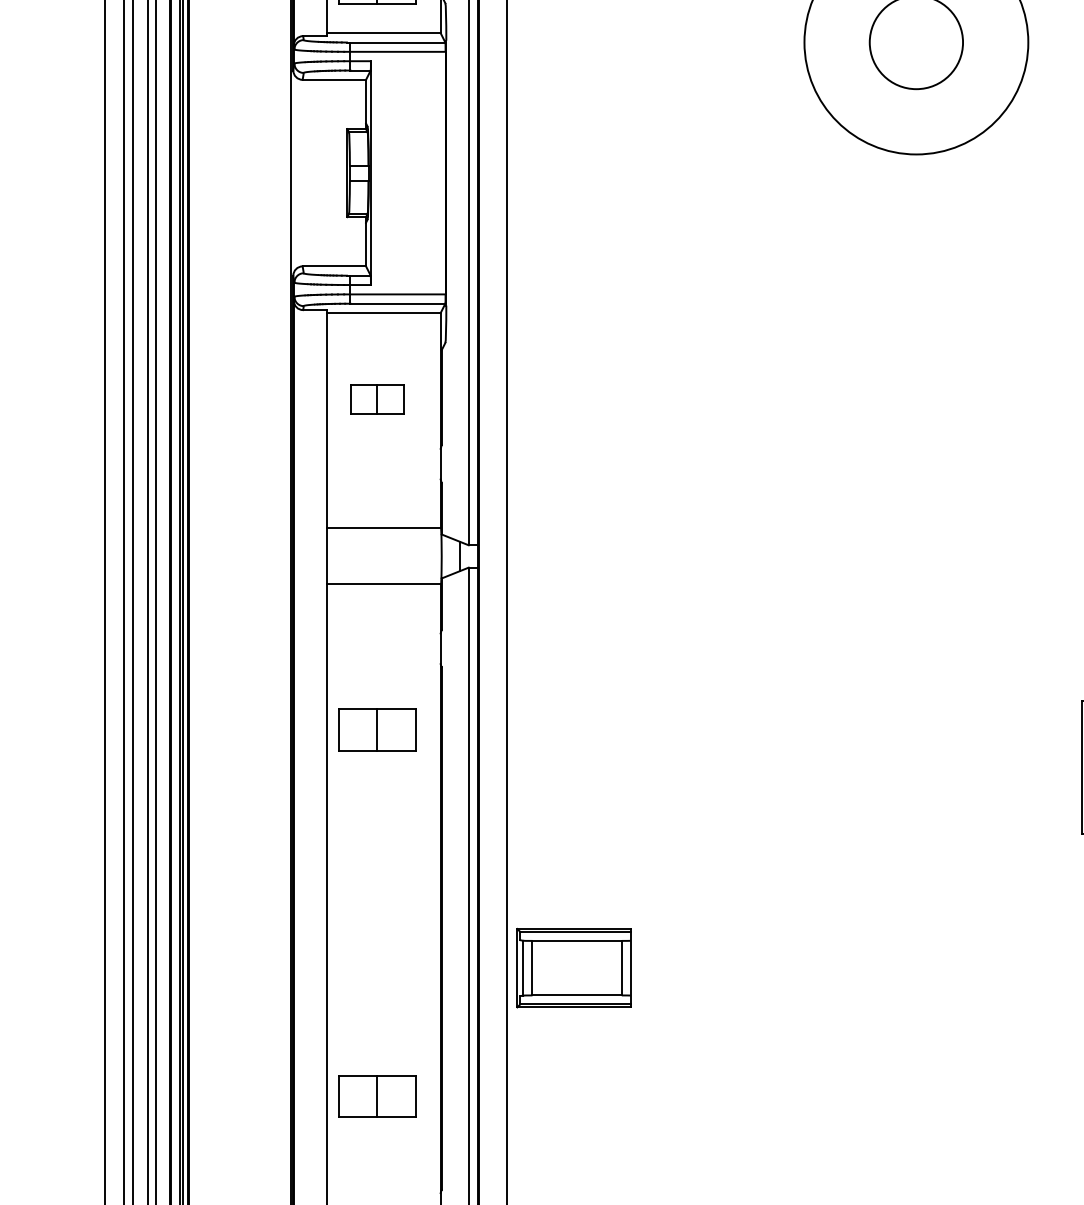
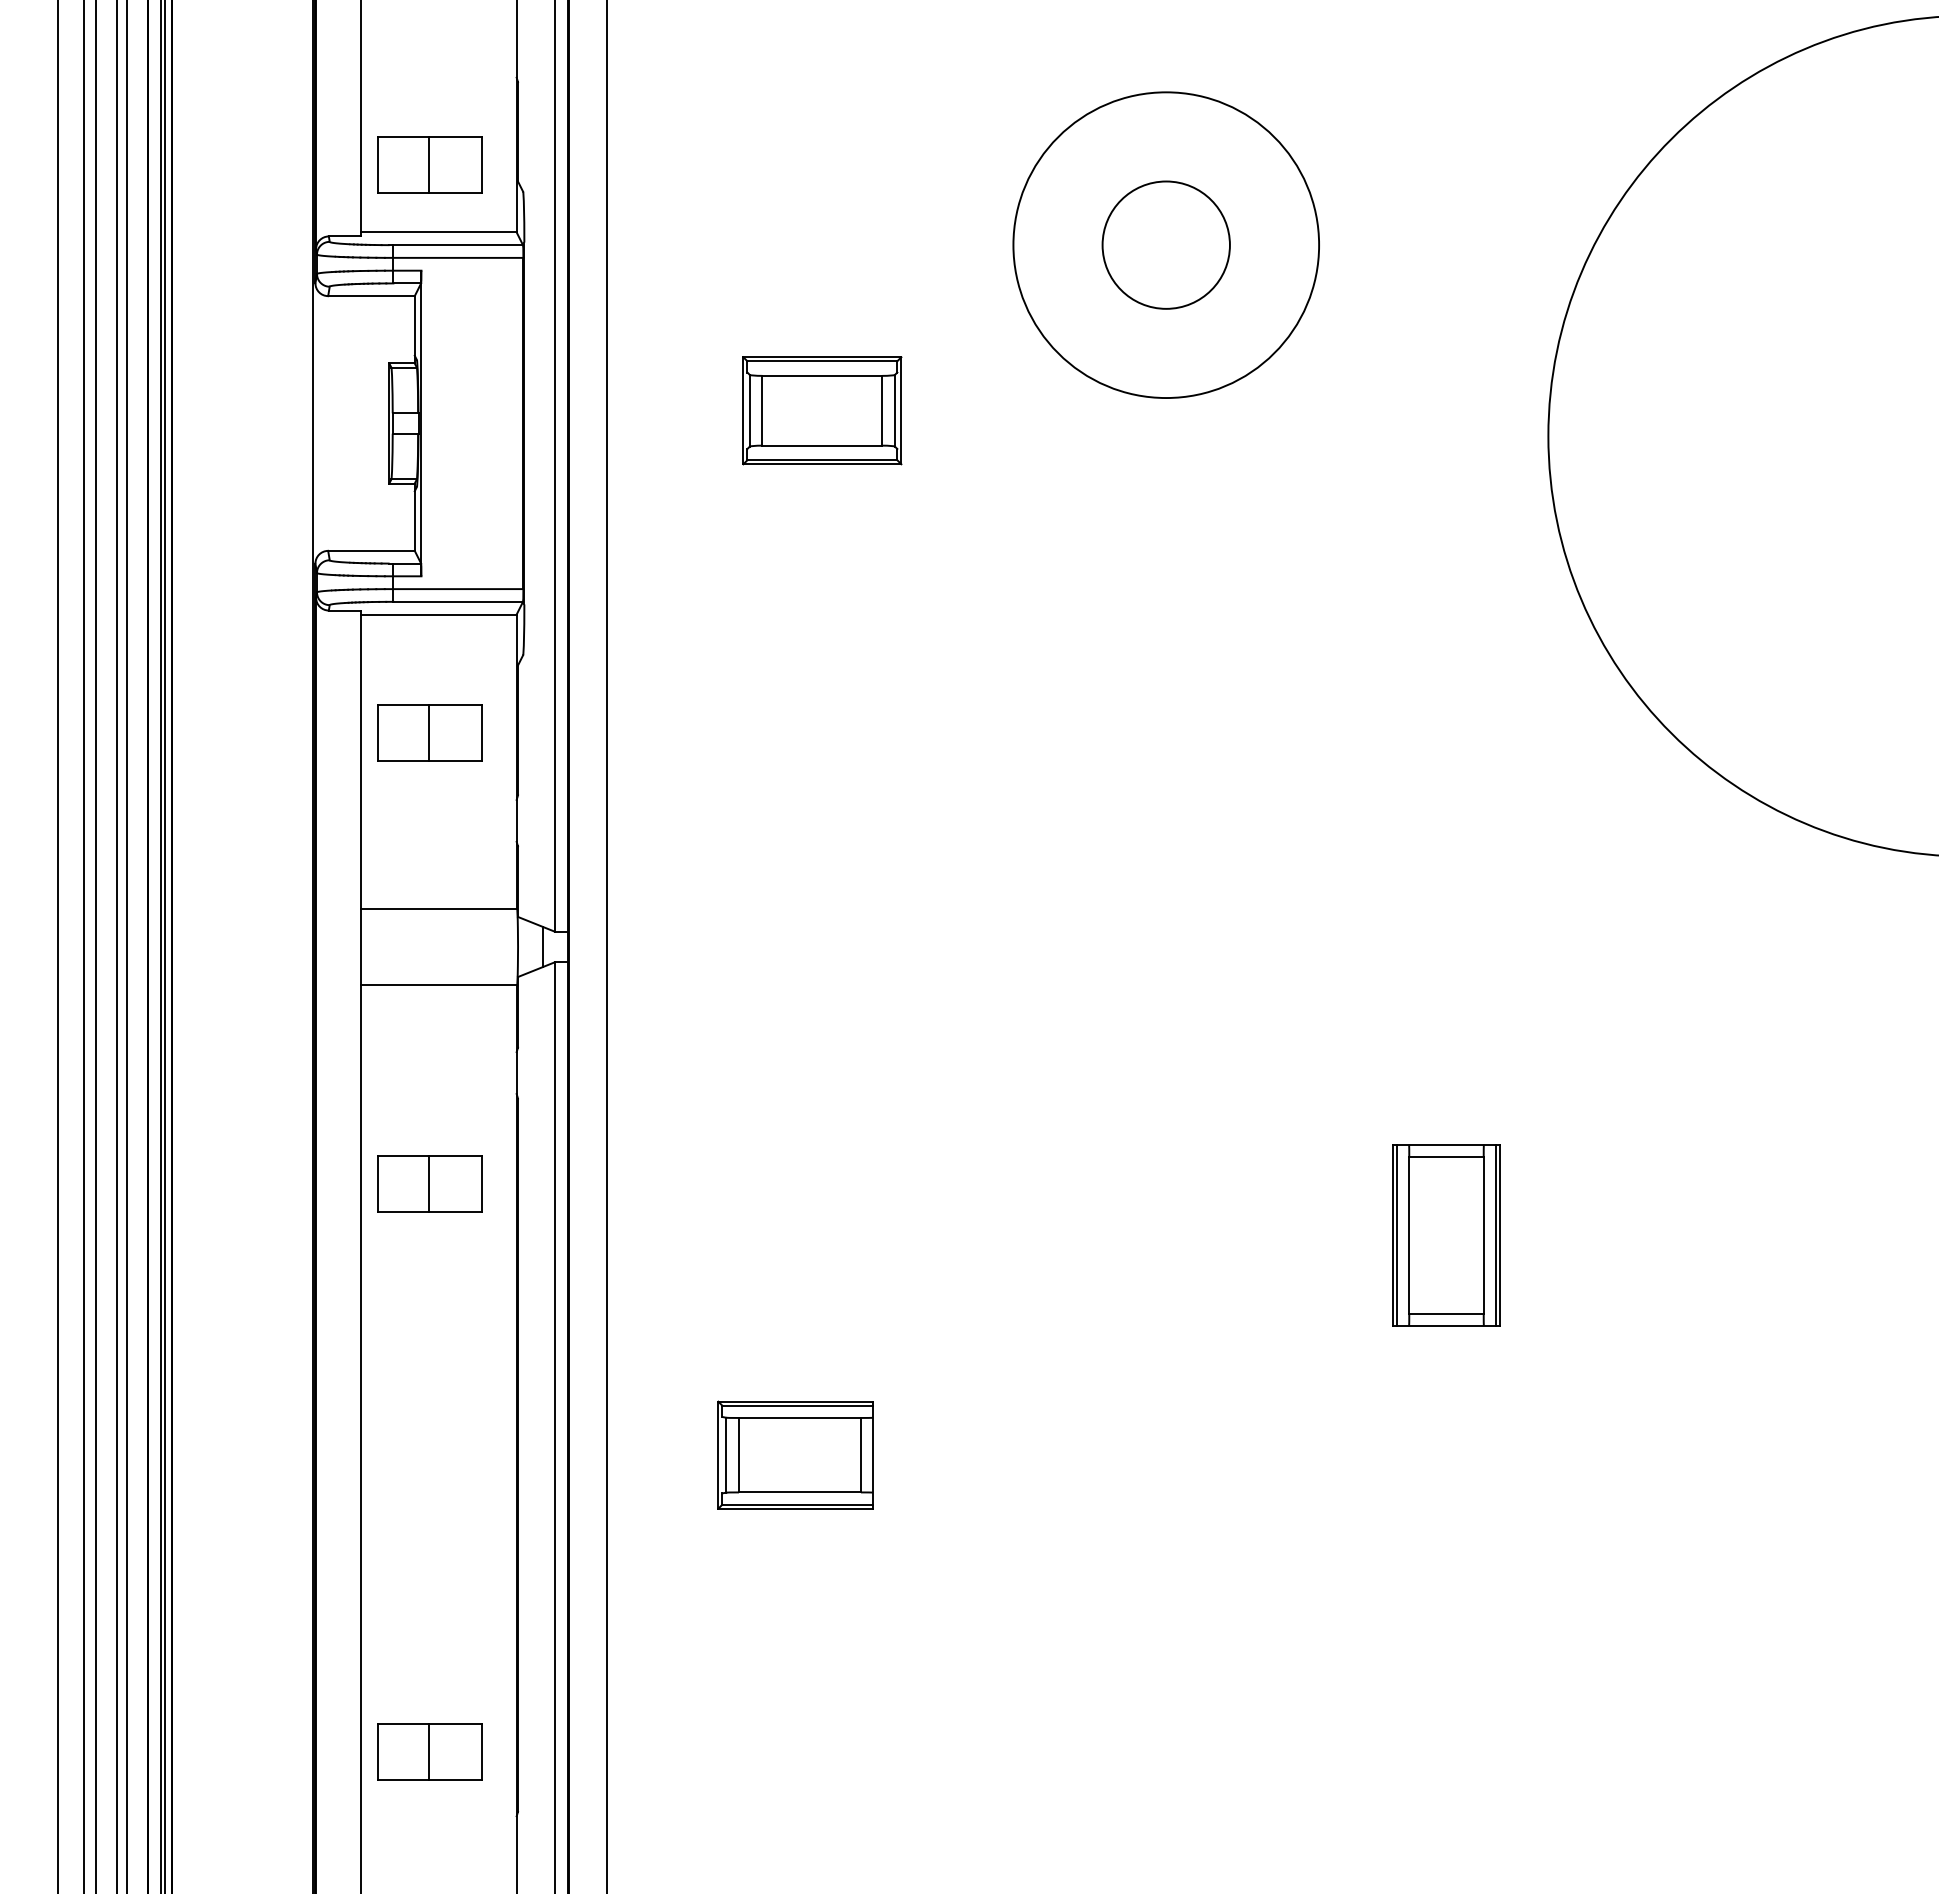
part: (664, 163) -> (822, 410), added
part: (376, 399) -> (429, 732), size x1.43
part: (573, 967) -> (795, 1454), moved
part: (376, 1095) -> (429, 1751), moved

